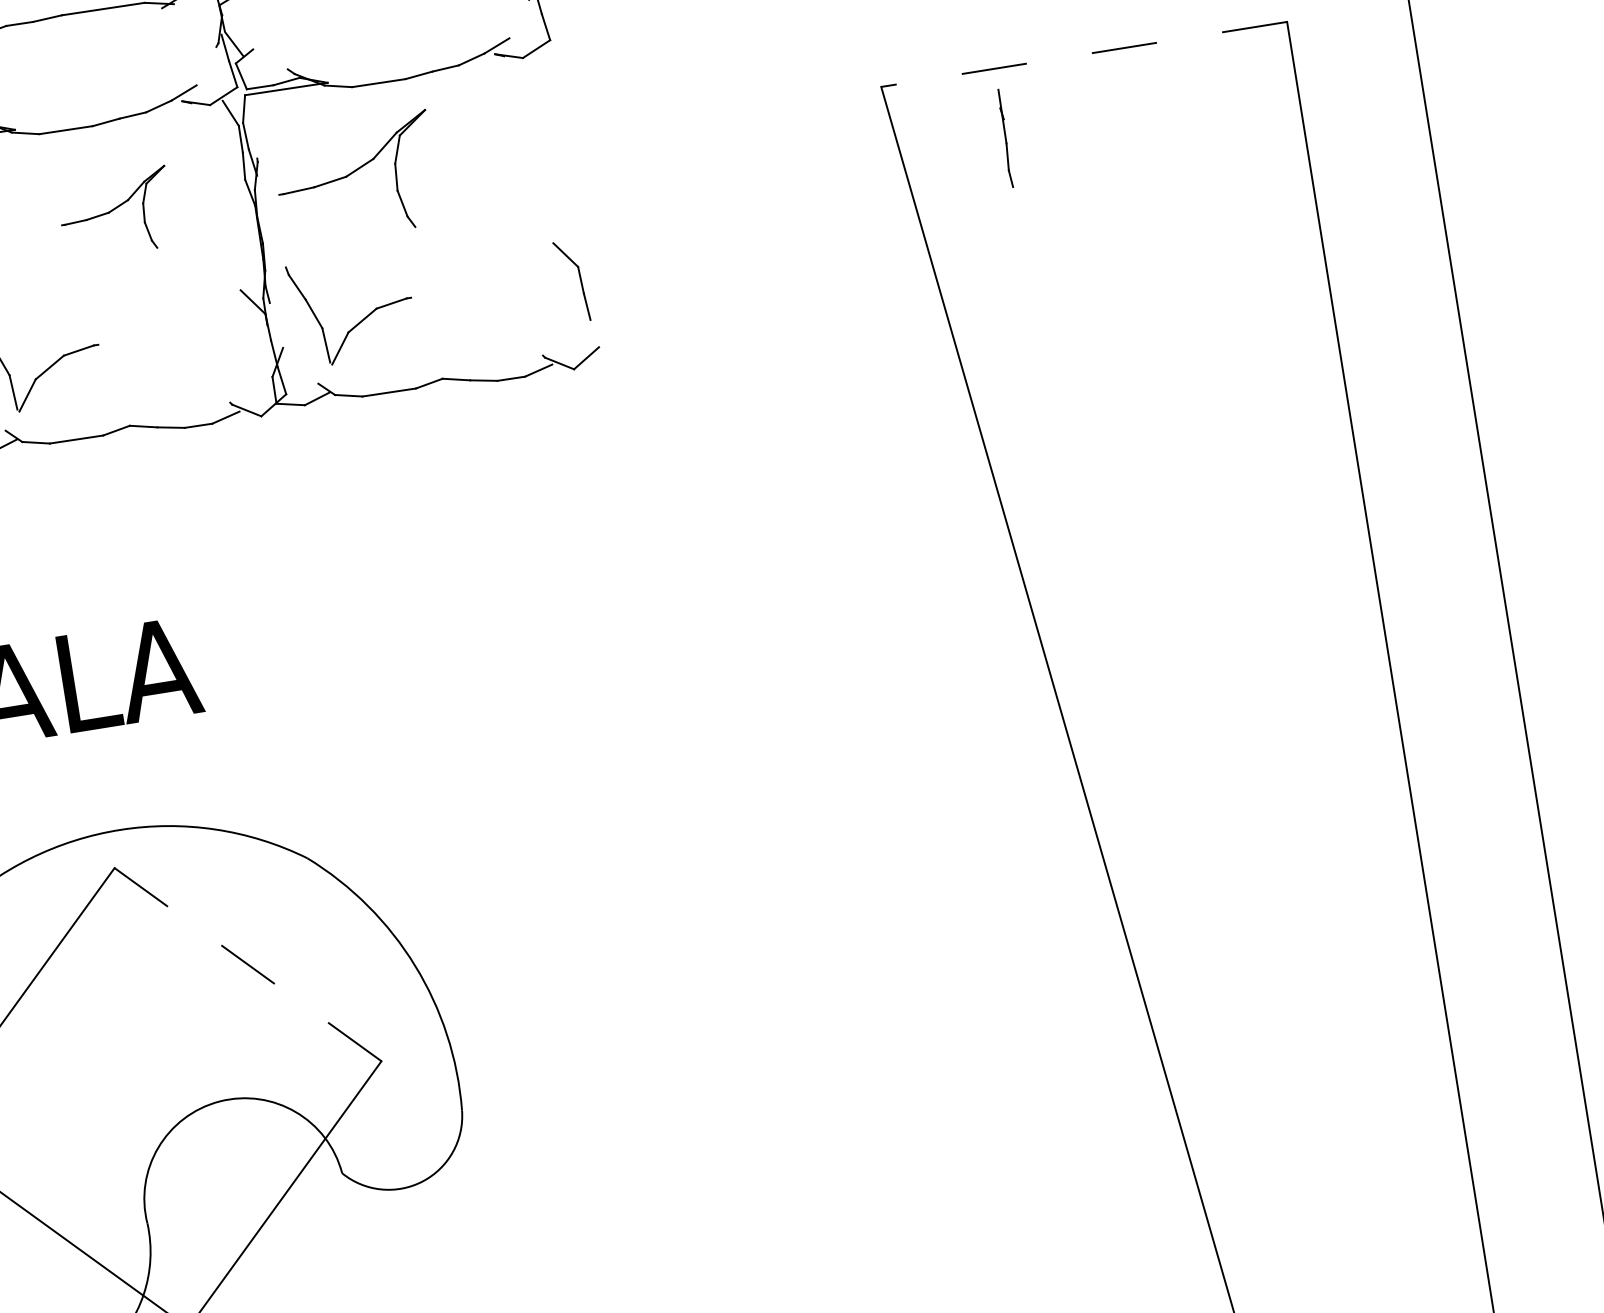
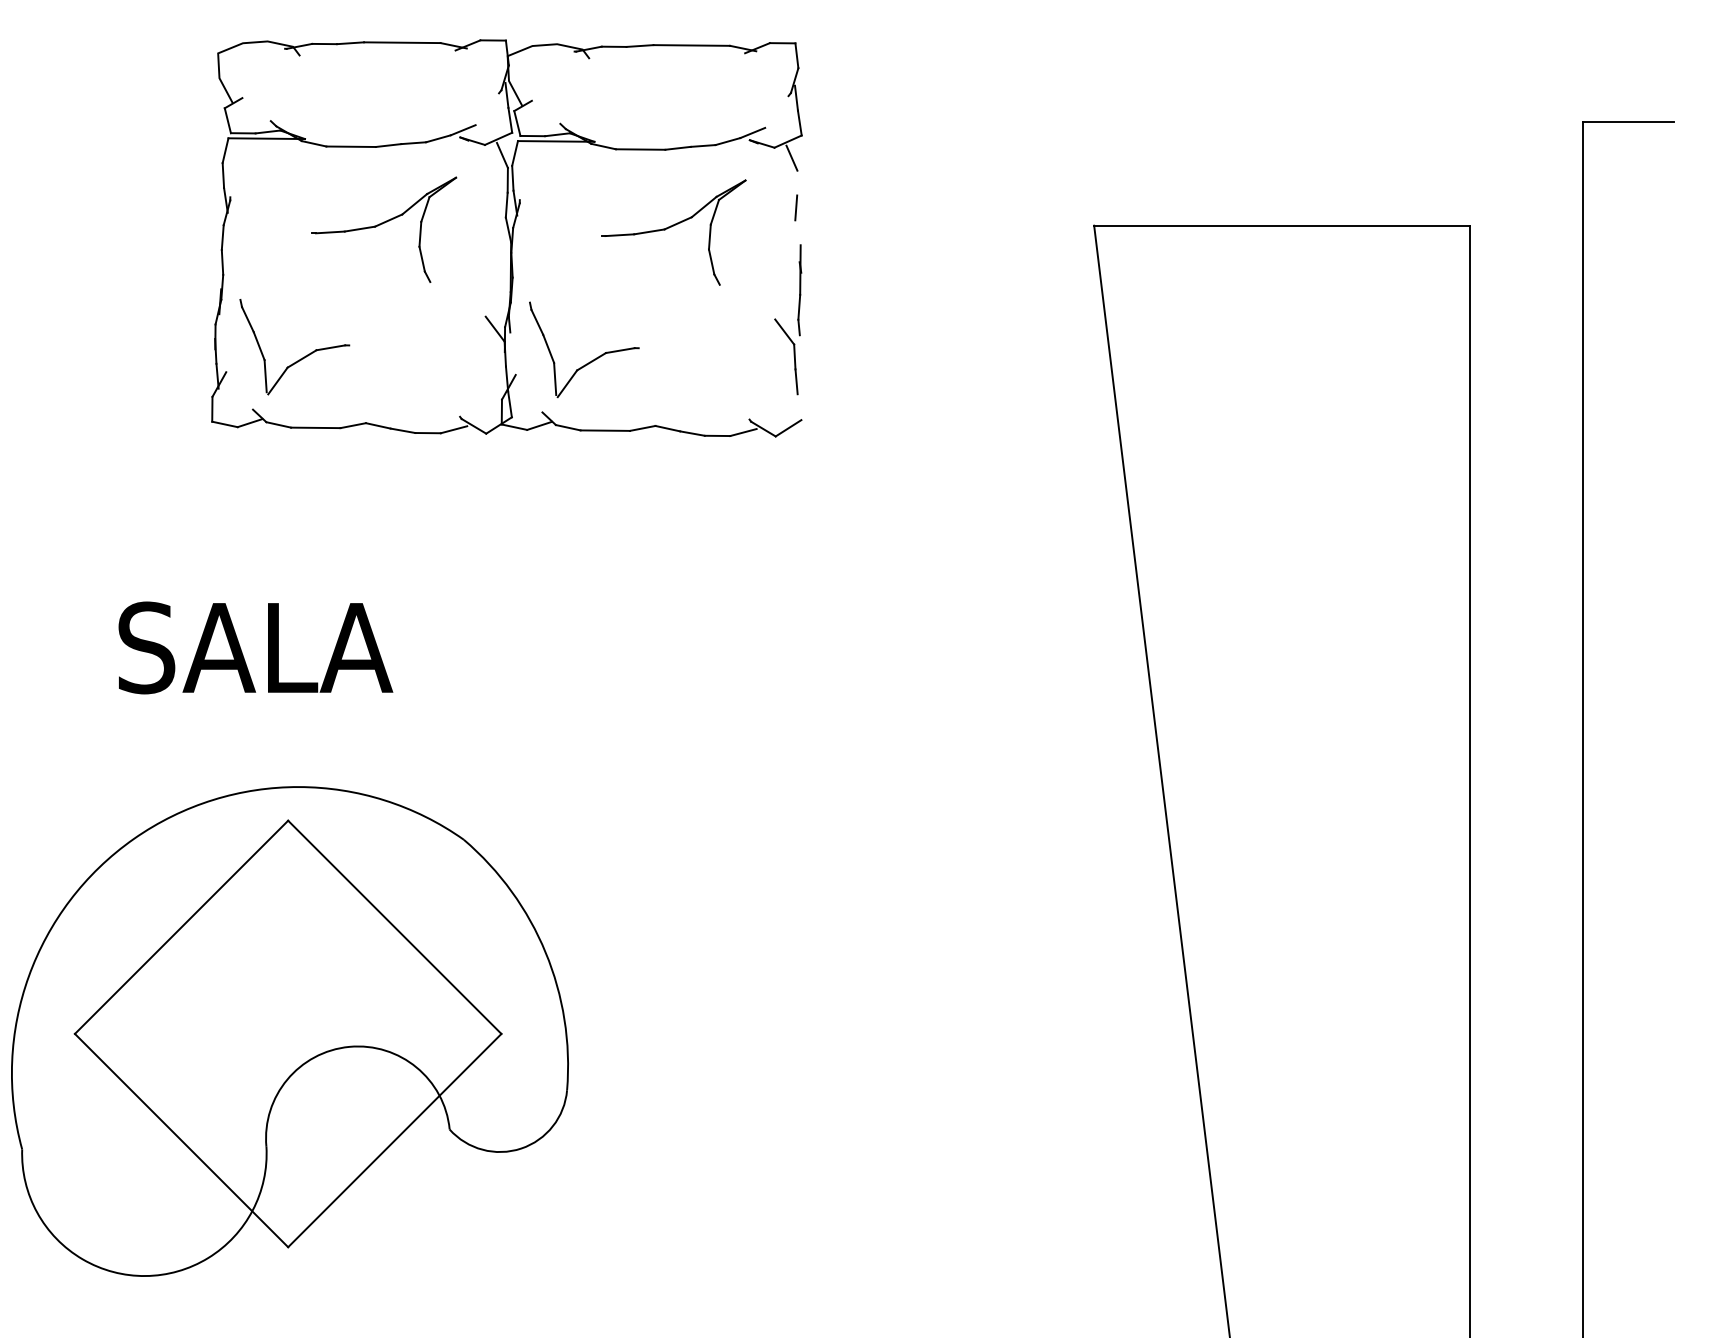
line: (1083, 54) -> (1281, 225), dashed -> solid
line: (542, 65) -> (791, 157), added
line: (556, 118) -> (796, 207), added
part: (1004, 138) -> (799, 290), moved
part: (356, 178) -> (673, 232), moved
part: (116, 213) -> (384, 229), size x1.43
line: (247, 964) -> (394, 927), dashed -> solid

